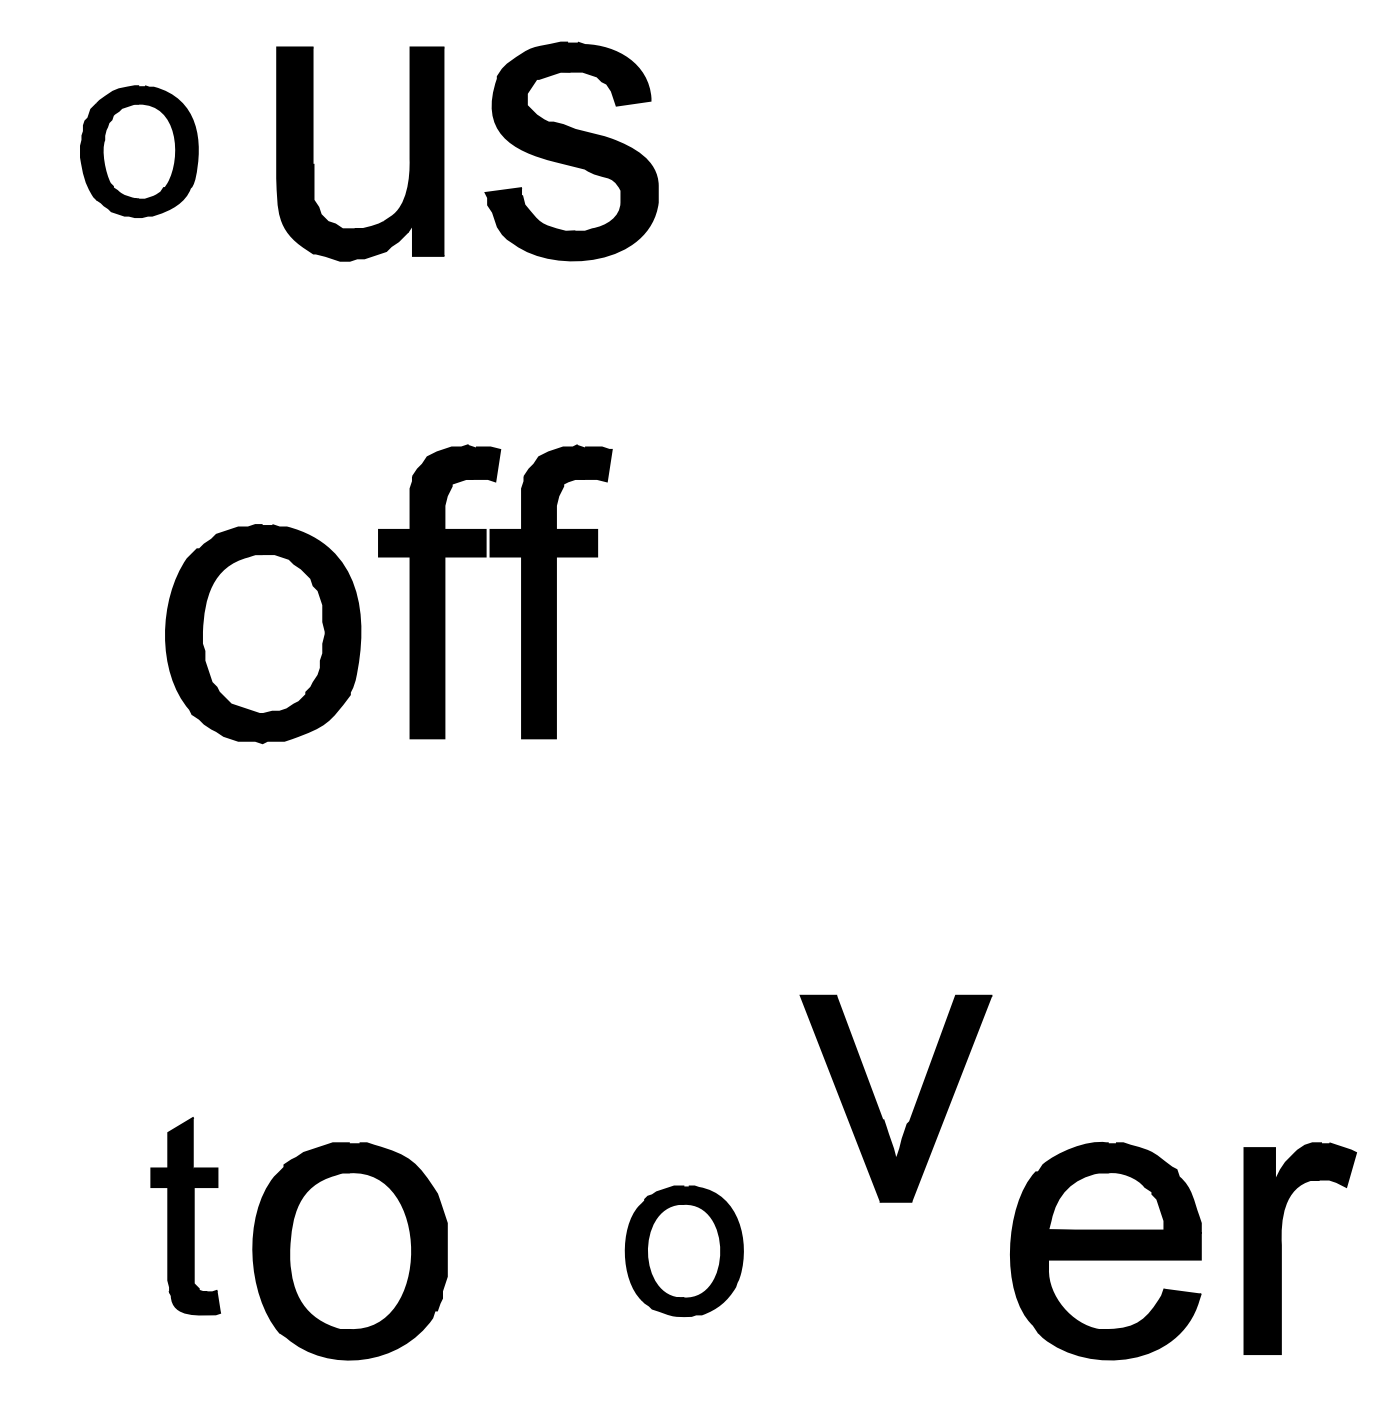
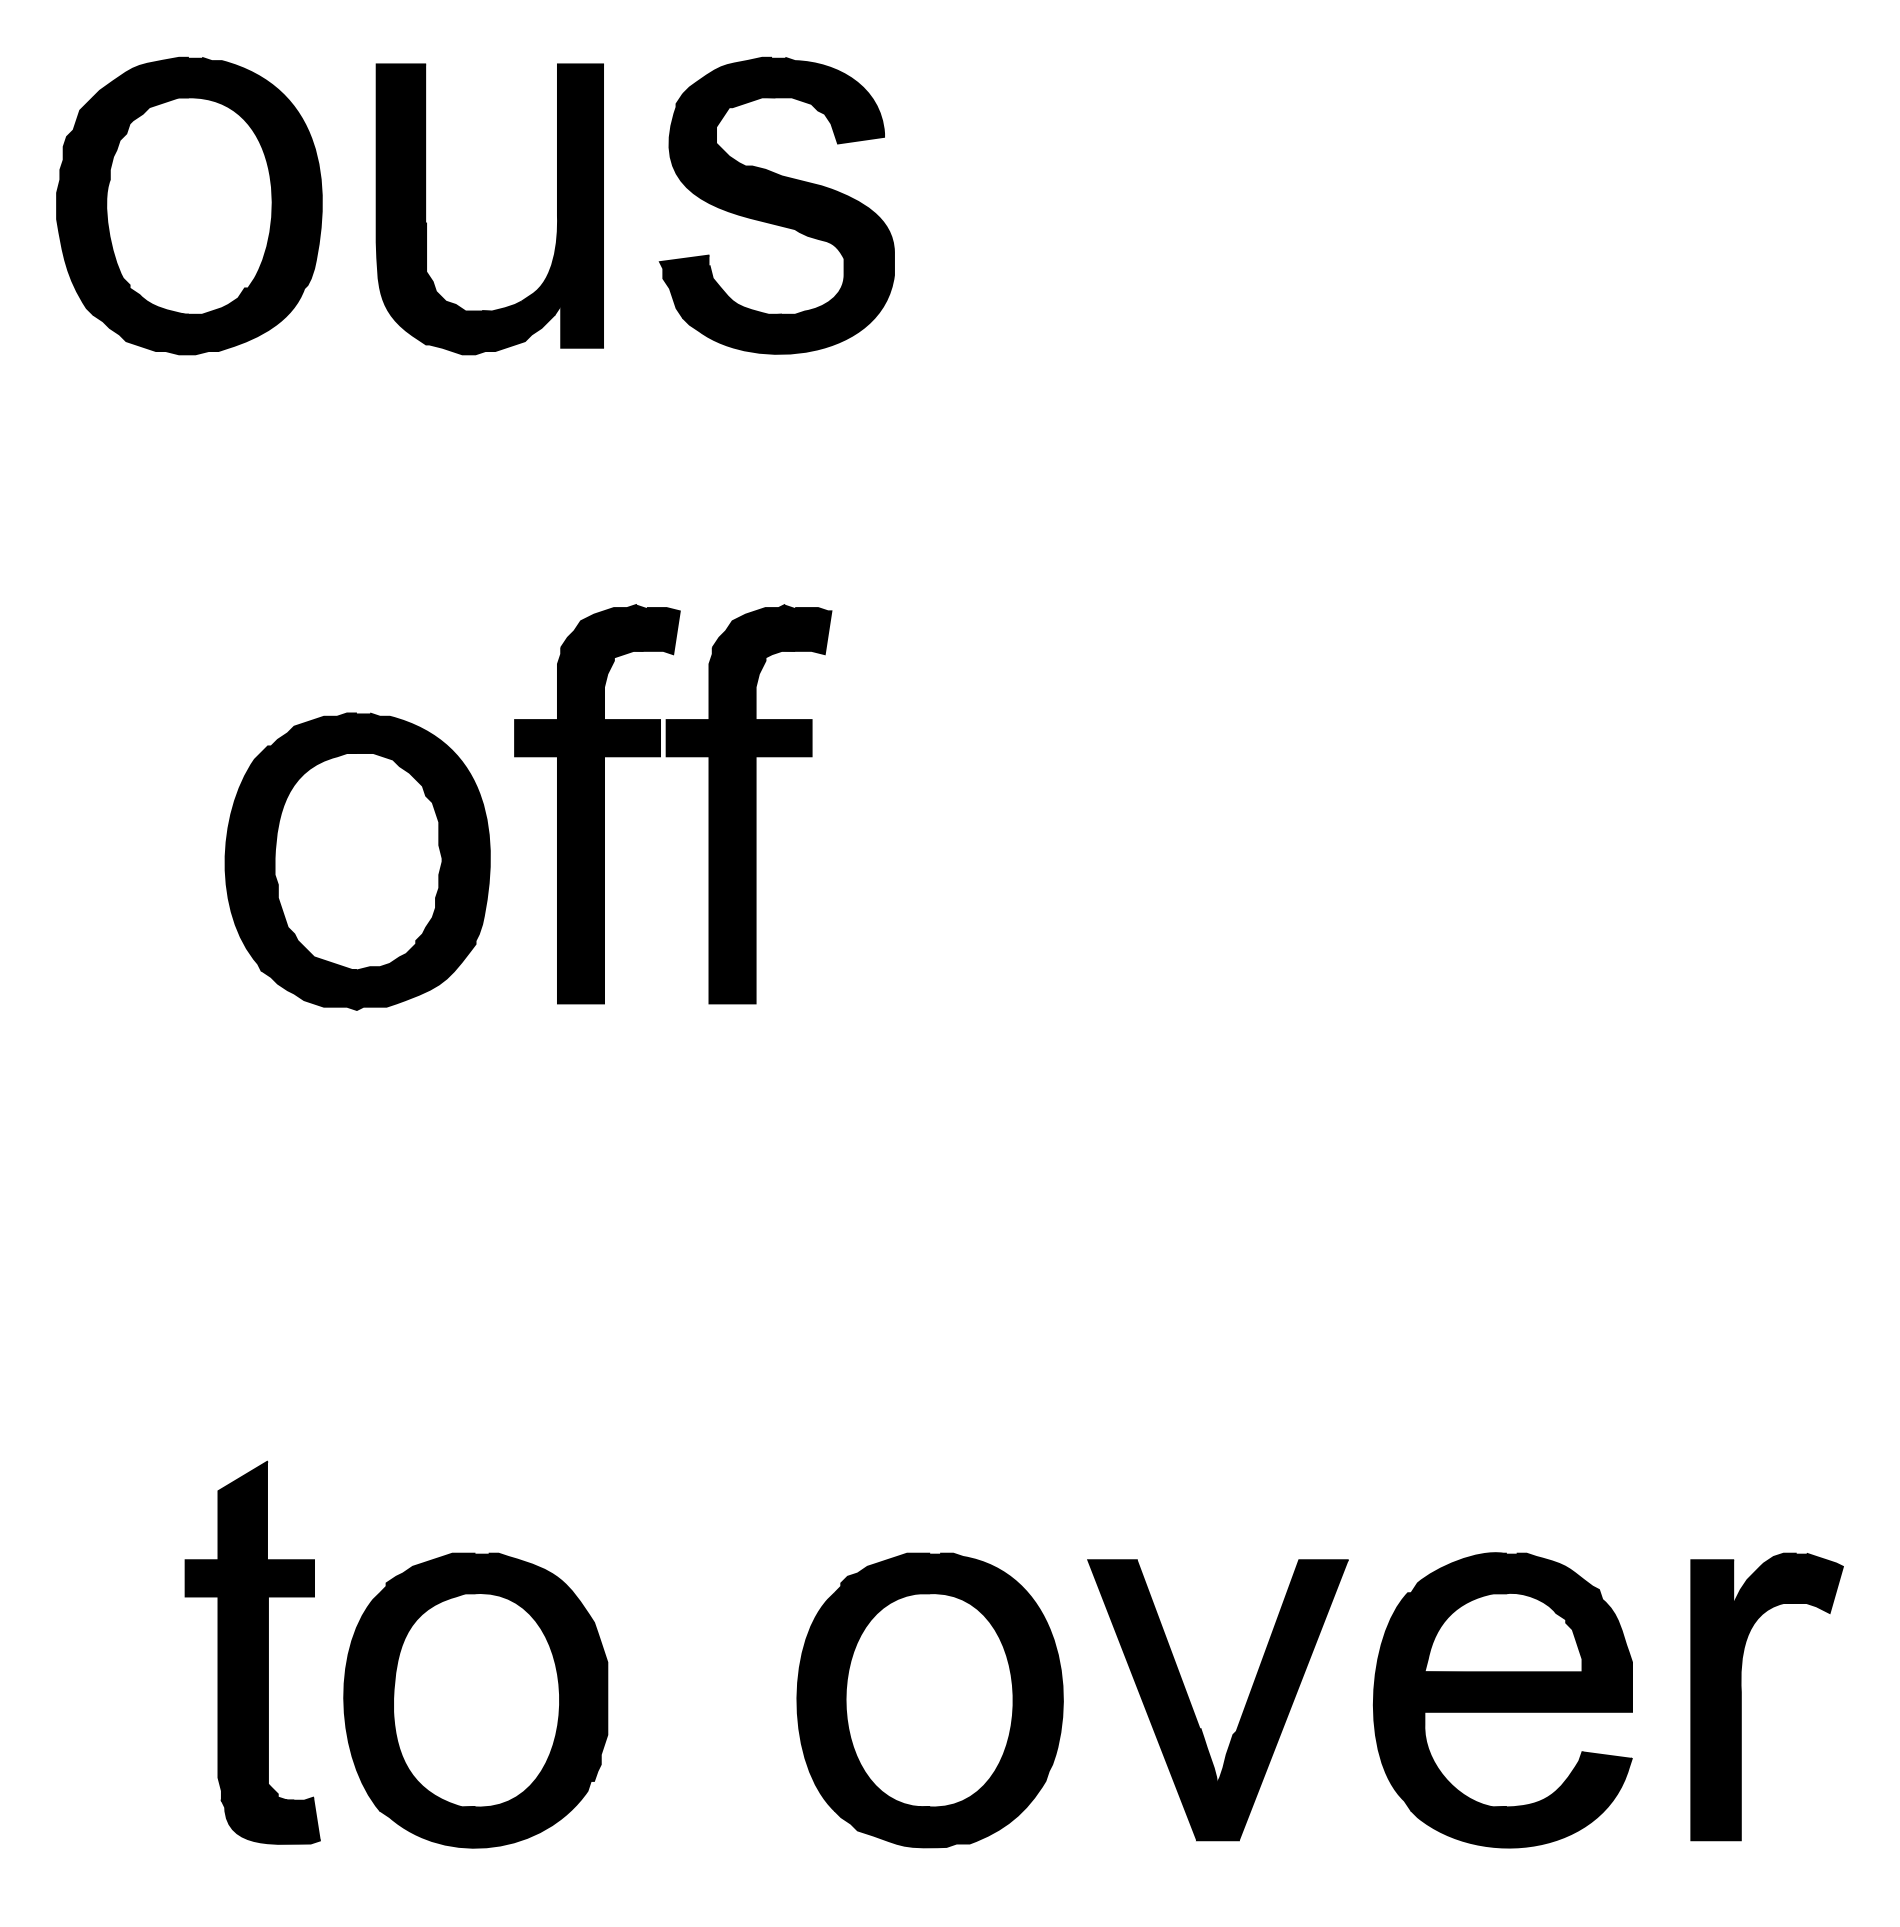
part: (139, 151) -> (189, 205), size x1.67
part: (878, 1107) -> (1194, 1711), moved
part: (185, 1215) -> (252, 1652), size x1.43
part: (683, 1251) -> (929, 1700), size x1.67

